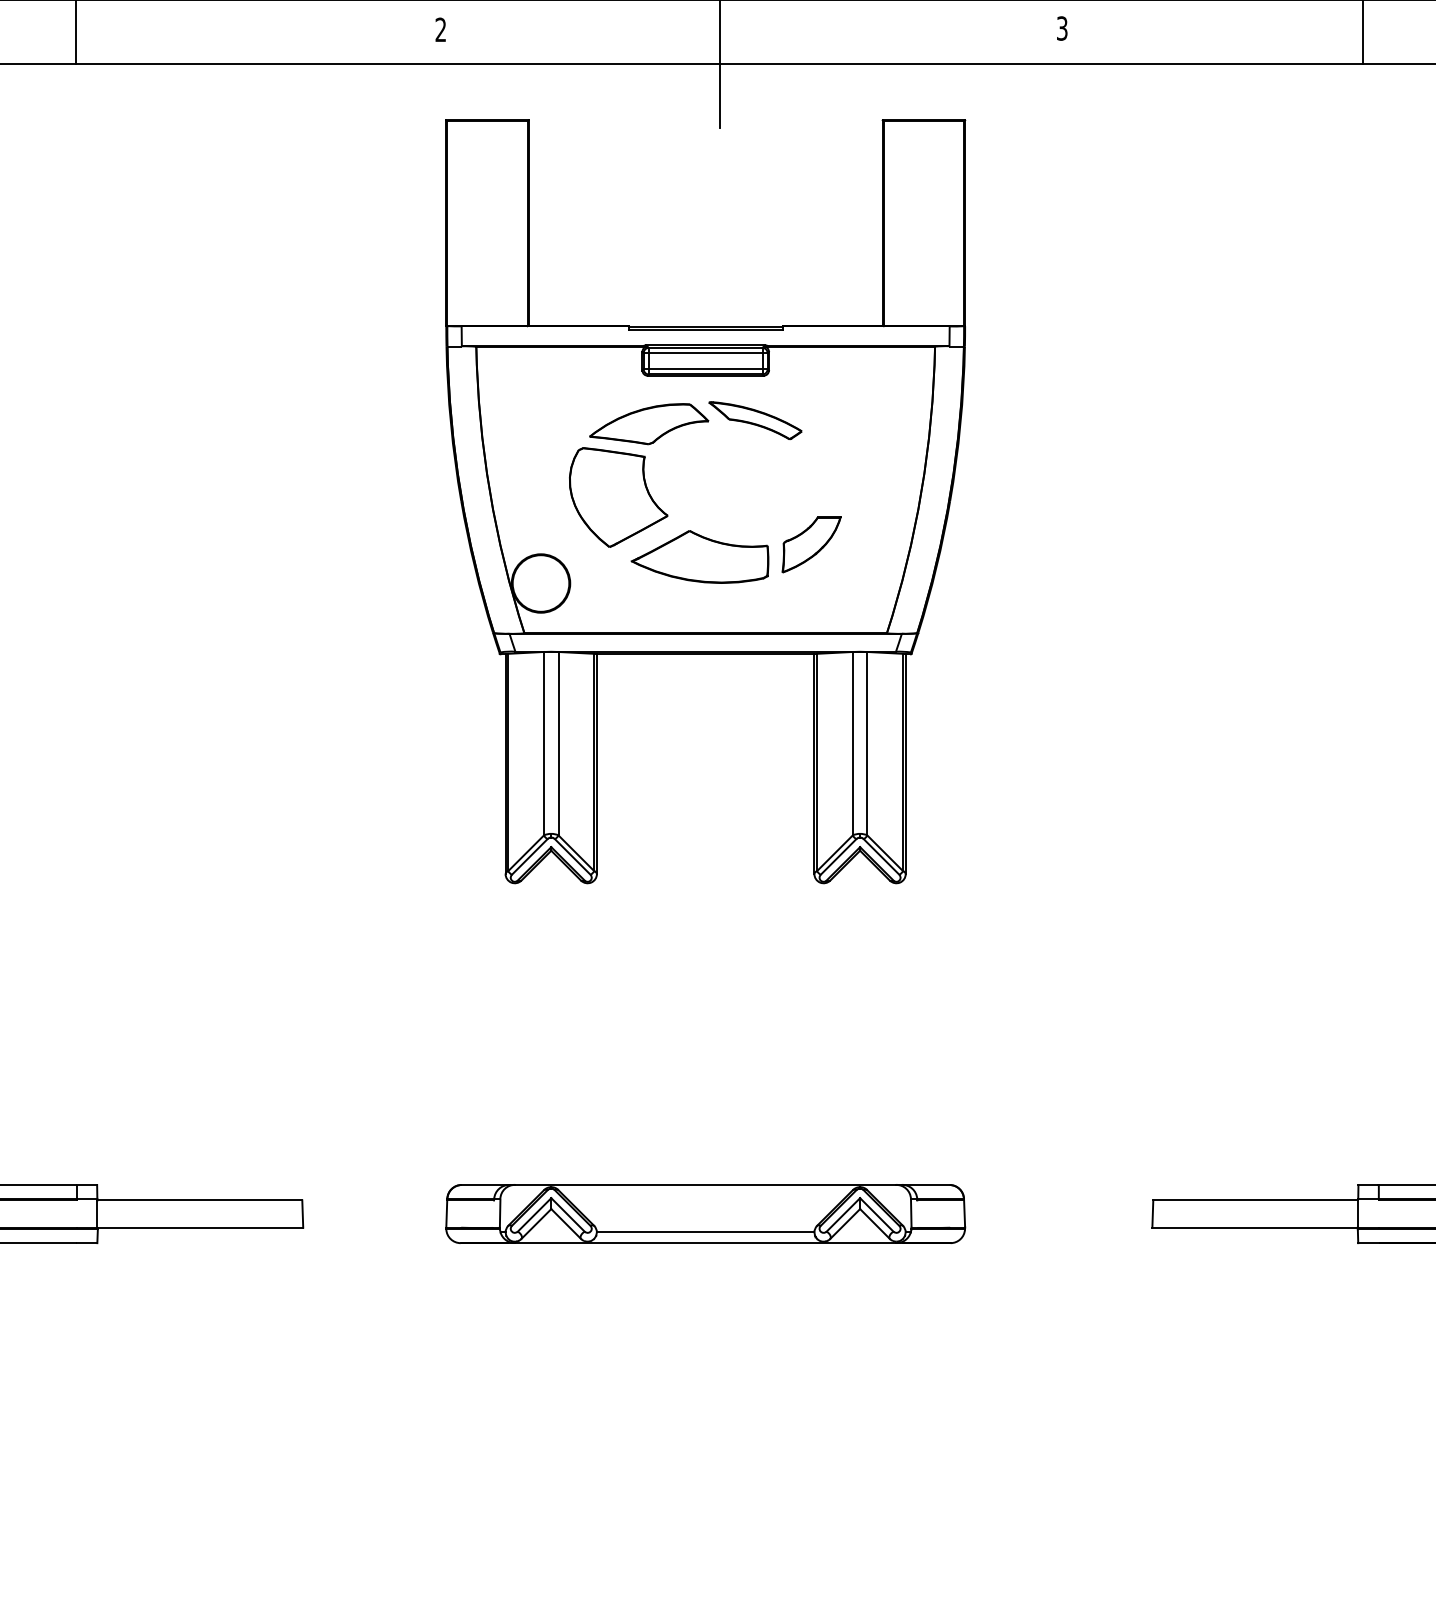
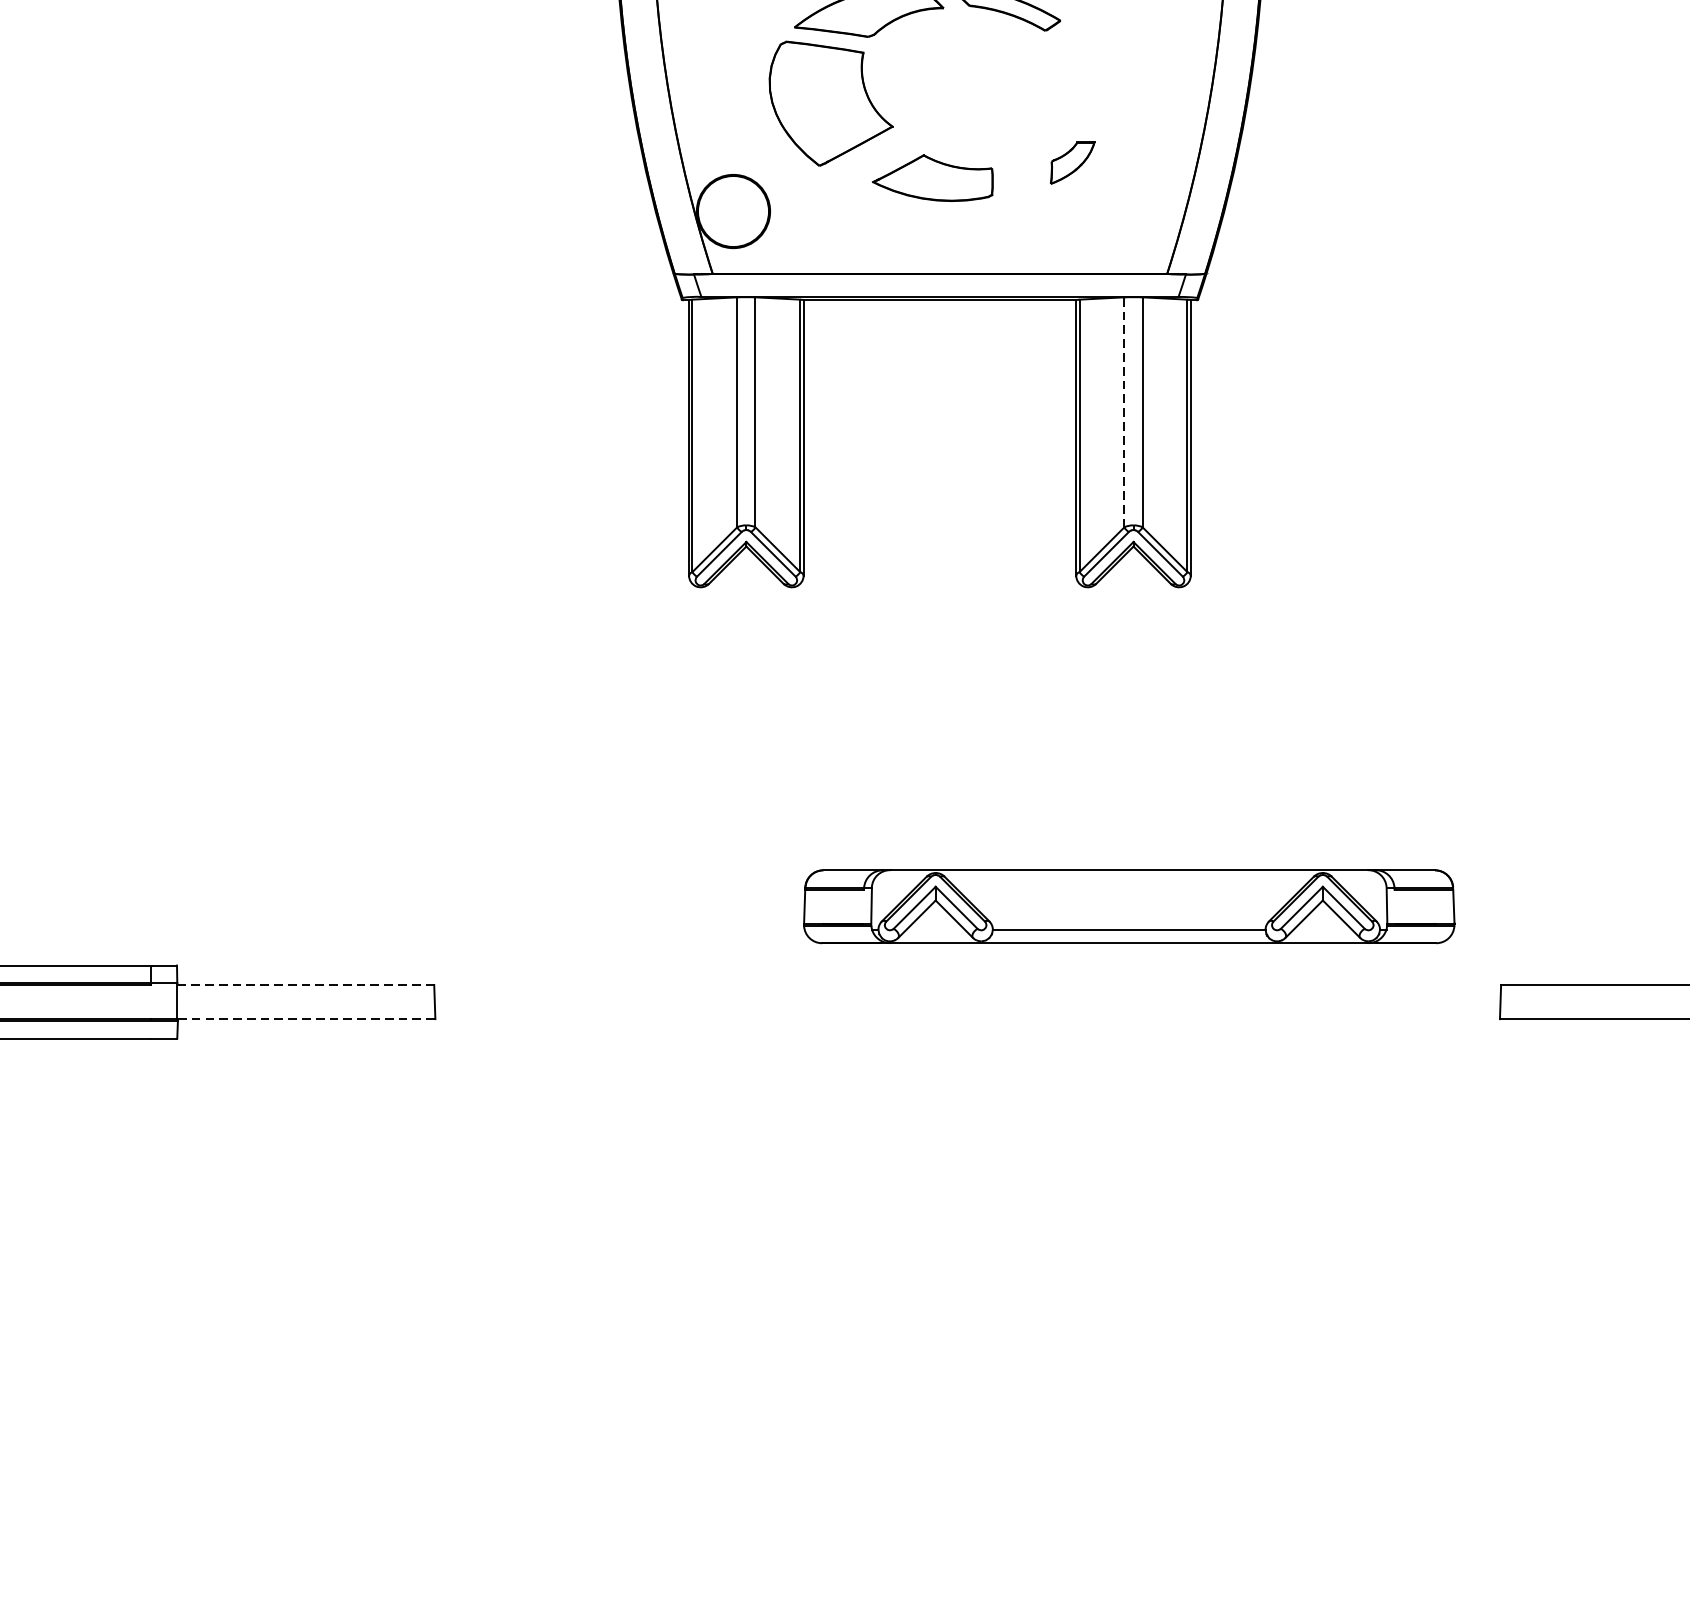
part: (811, 544) -> (1072, 162), size x0.6
part: (699, 556) -> (932, 177), size x0.7
line: (852, 743) -> (1124, 412), solid -> dashed
line: (200, 1200) -> (306, 985), solid -> dashed
part: (705, 1213) -> (1129, 906), moved
line: (200, 1227) -> (306, 1018), solid -> dashed

